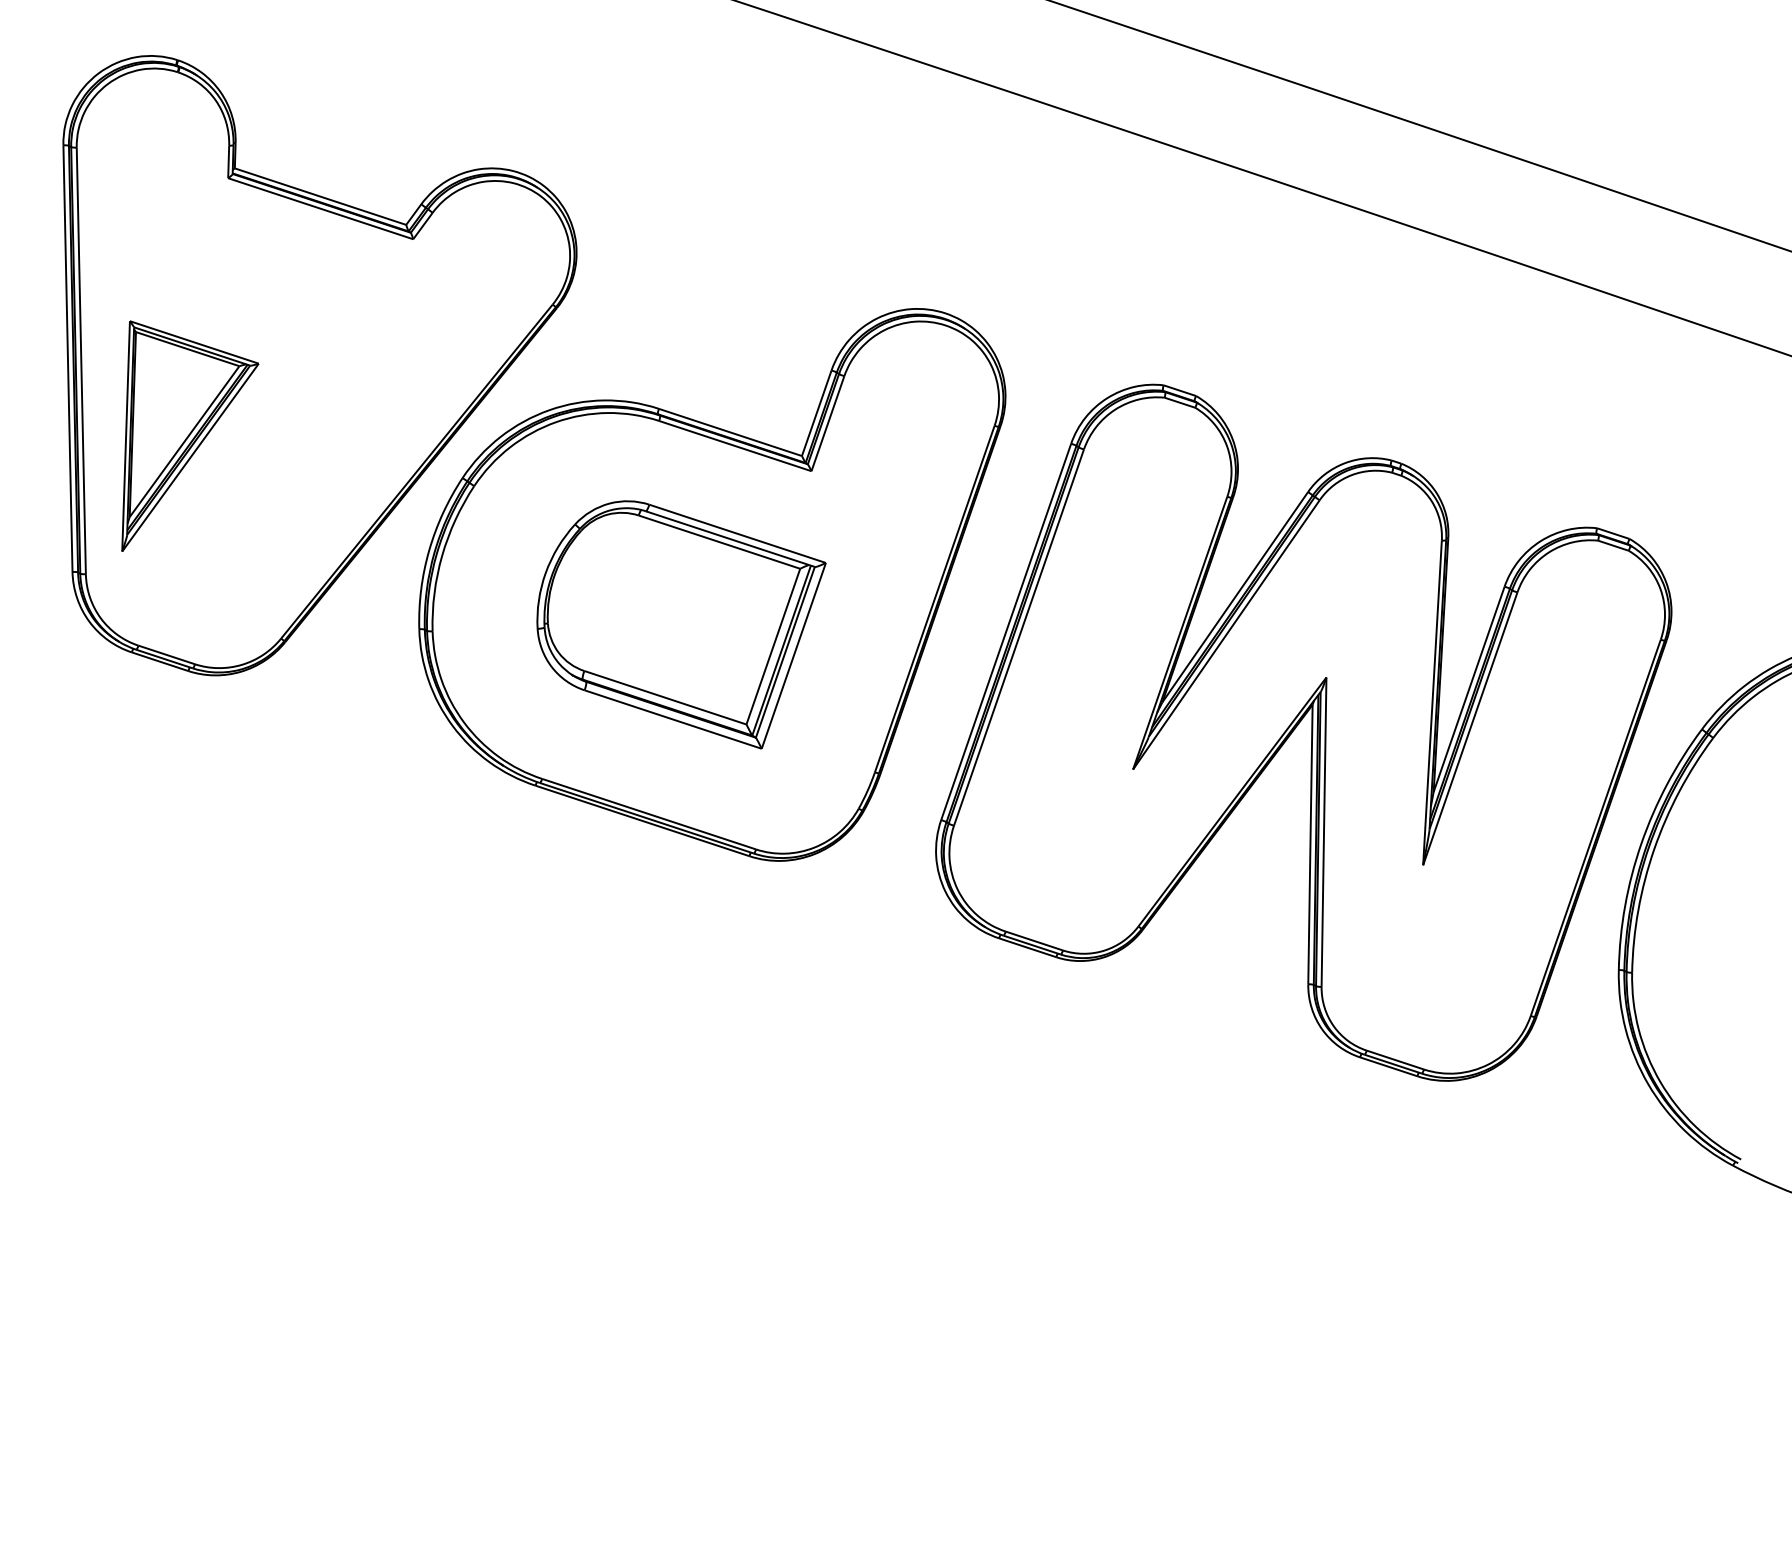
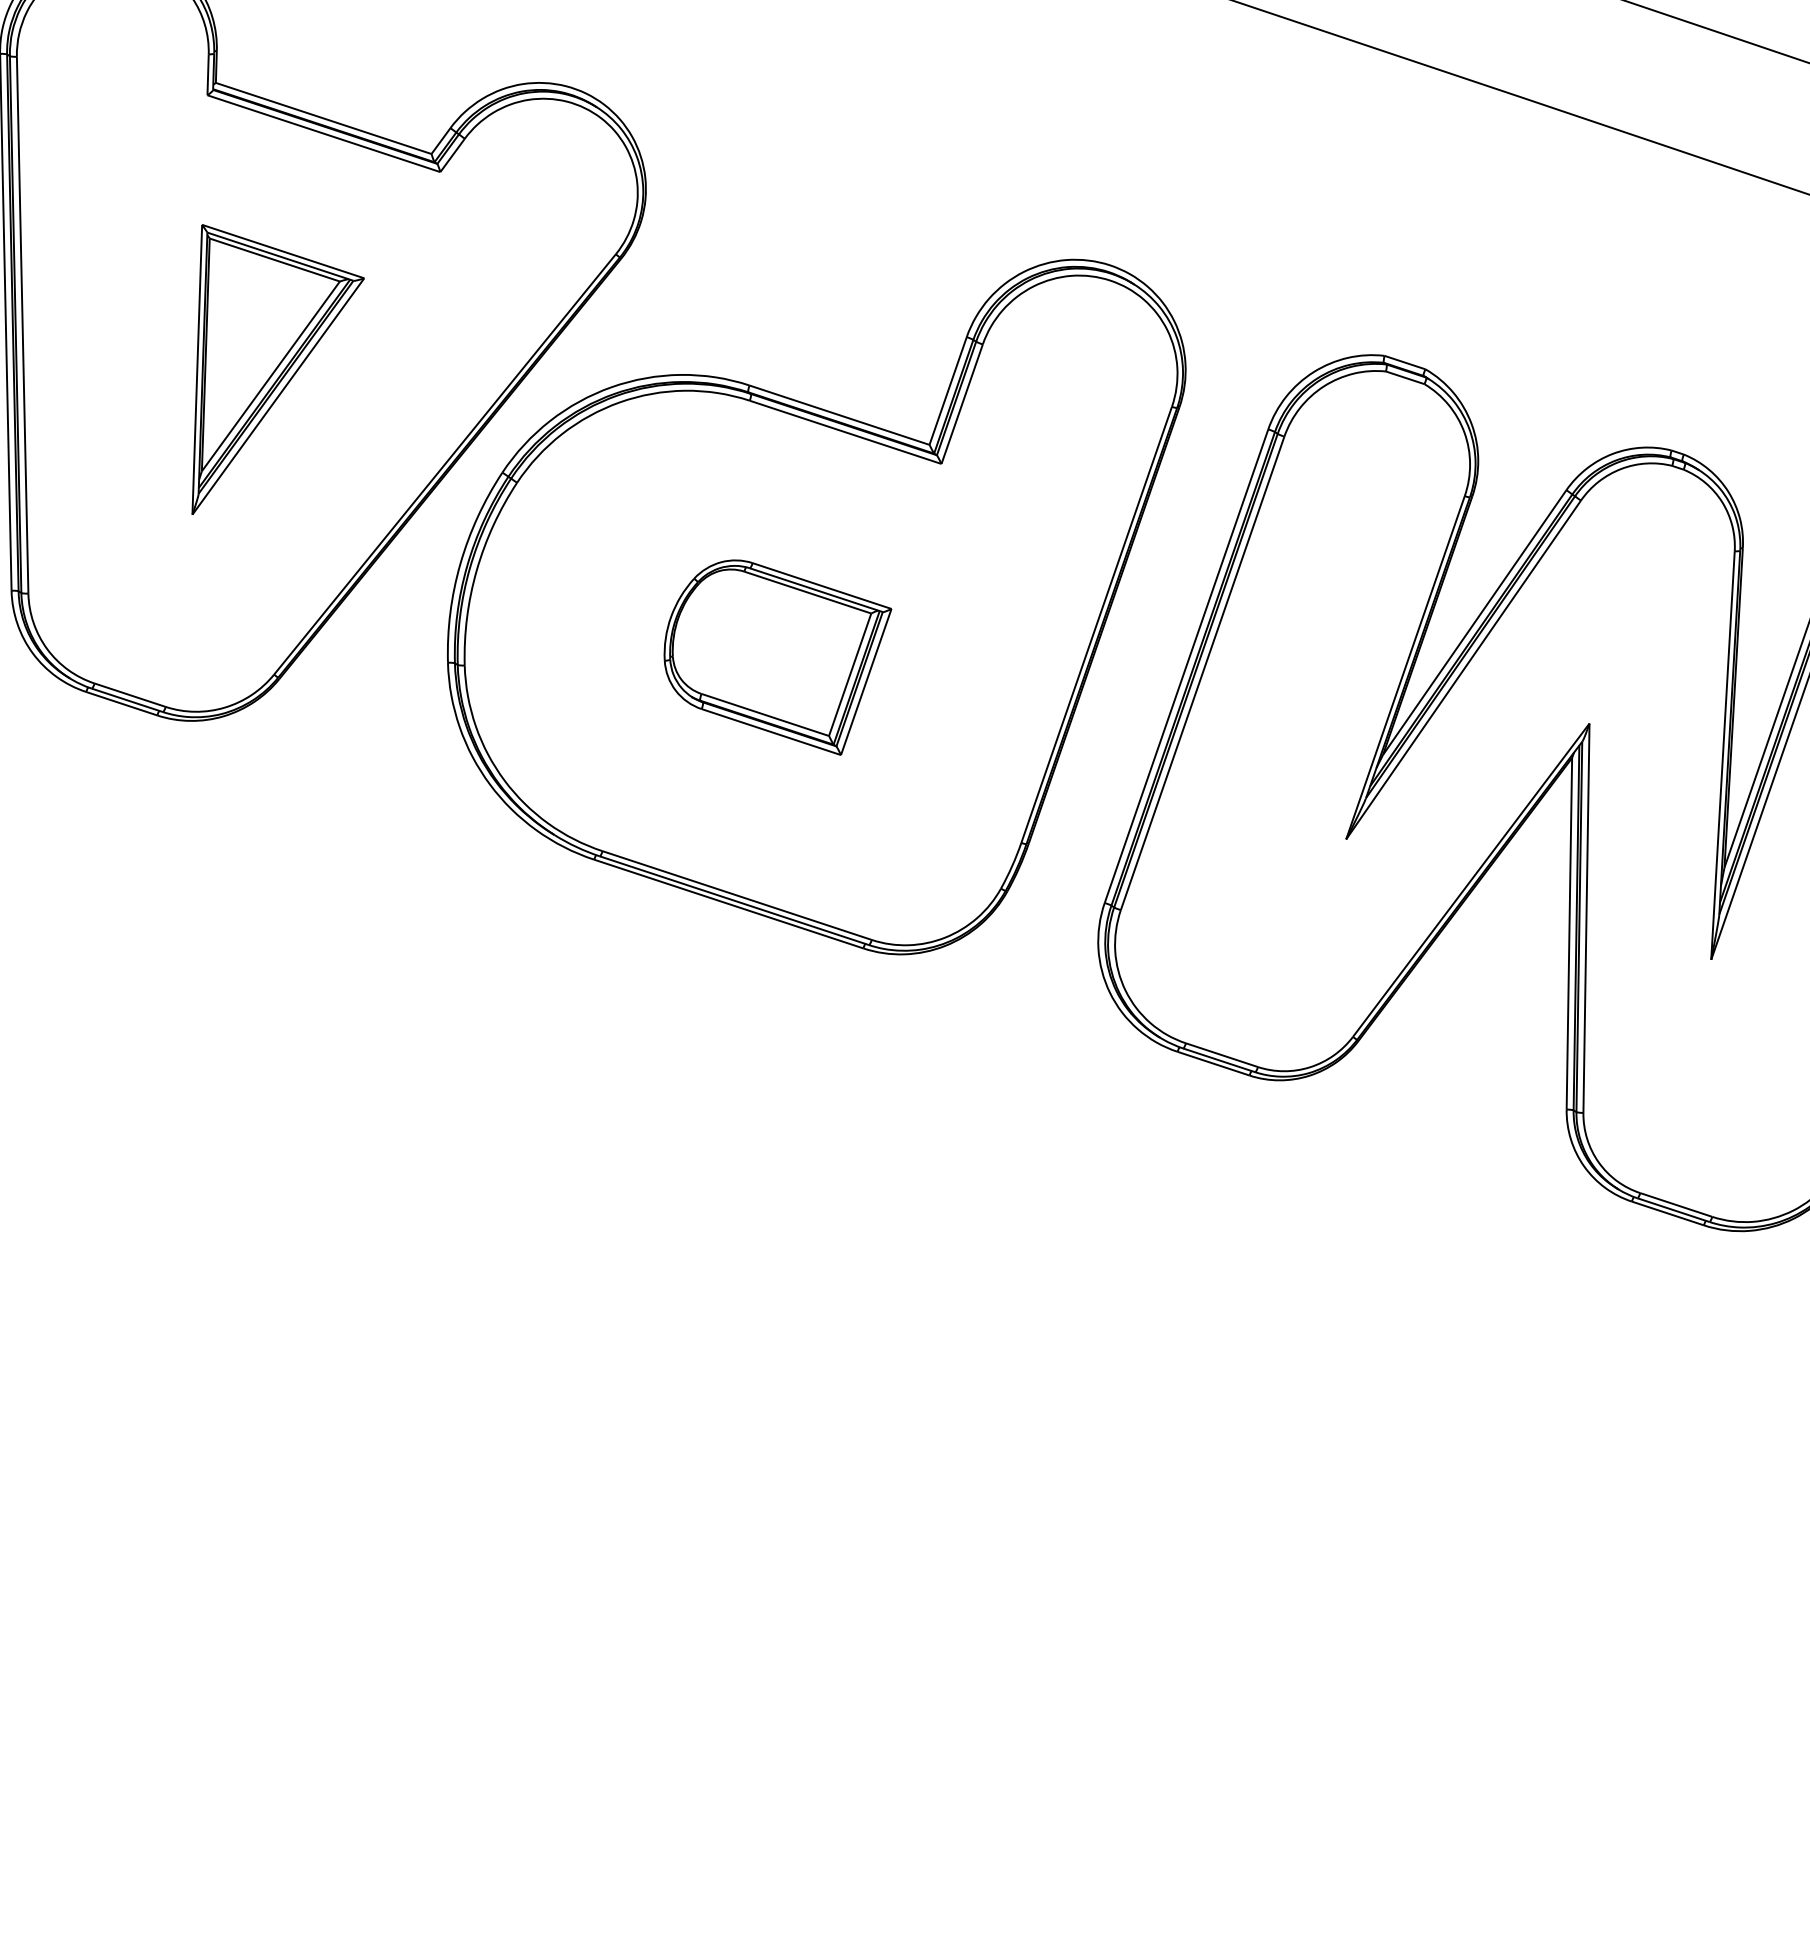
part: (190, 435) -> (278, 368), moved
part: (681, 625) -> (777, 658), size x0.62

